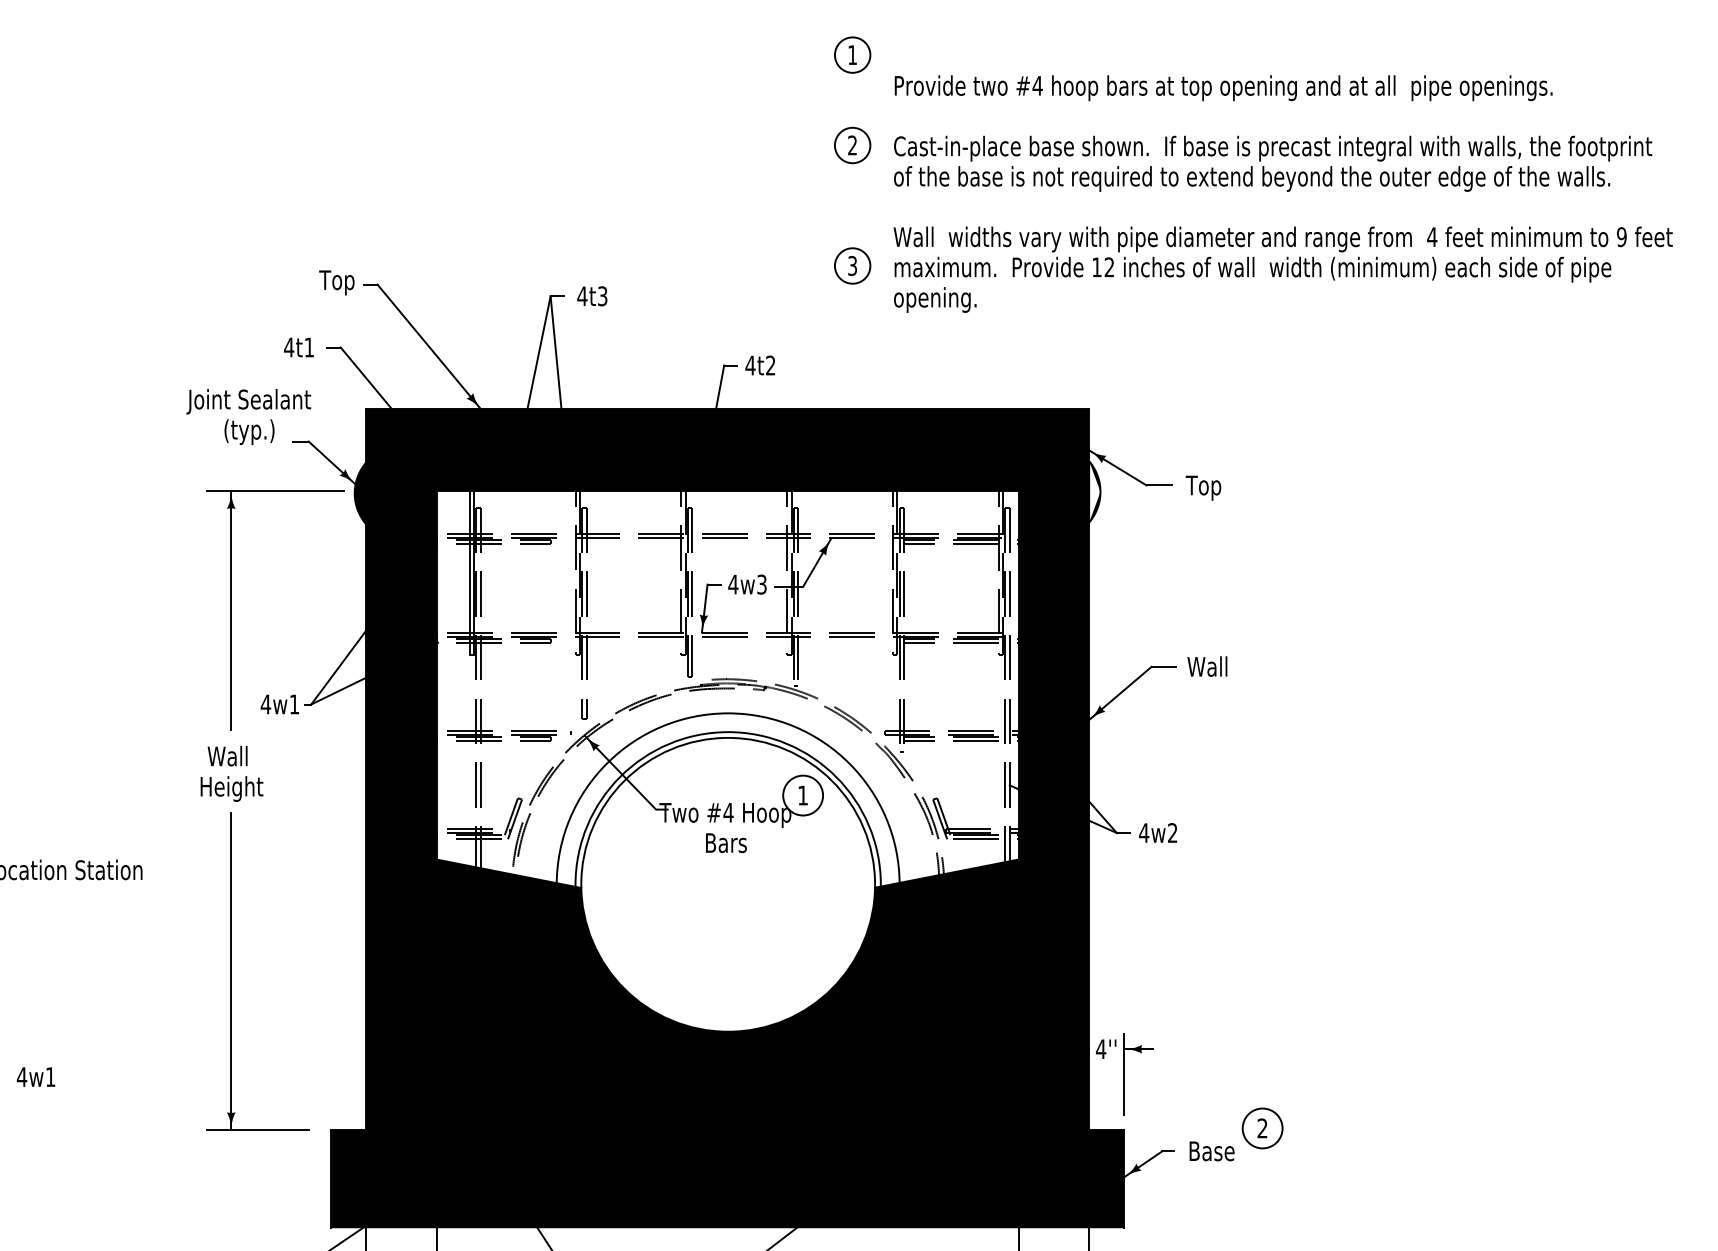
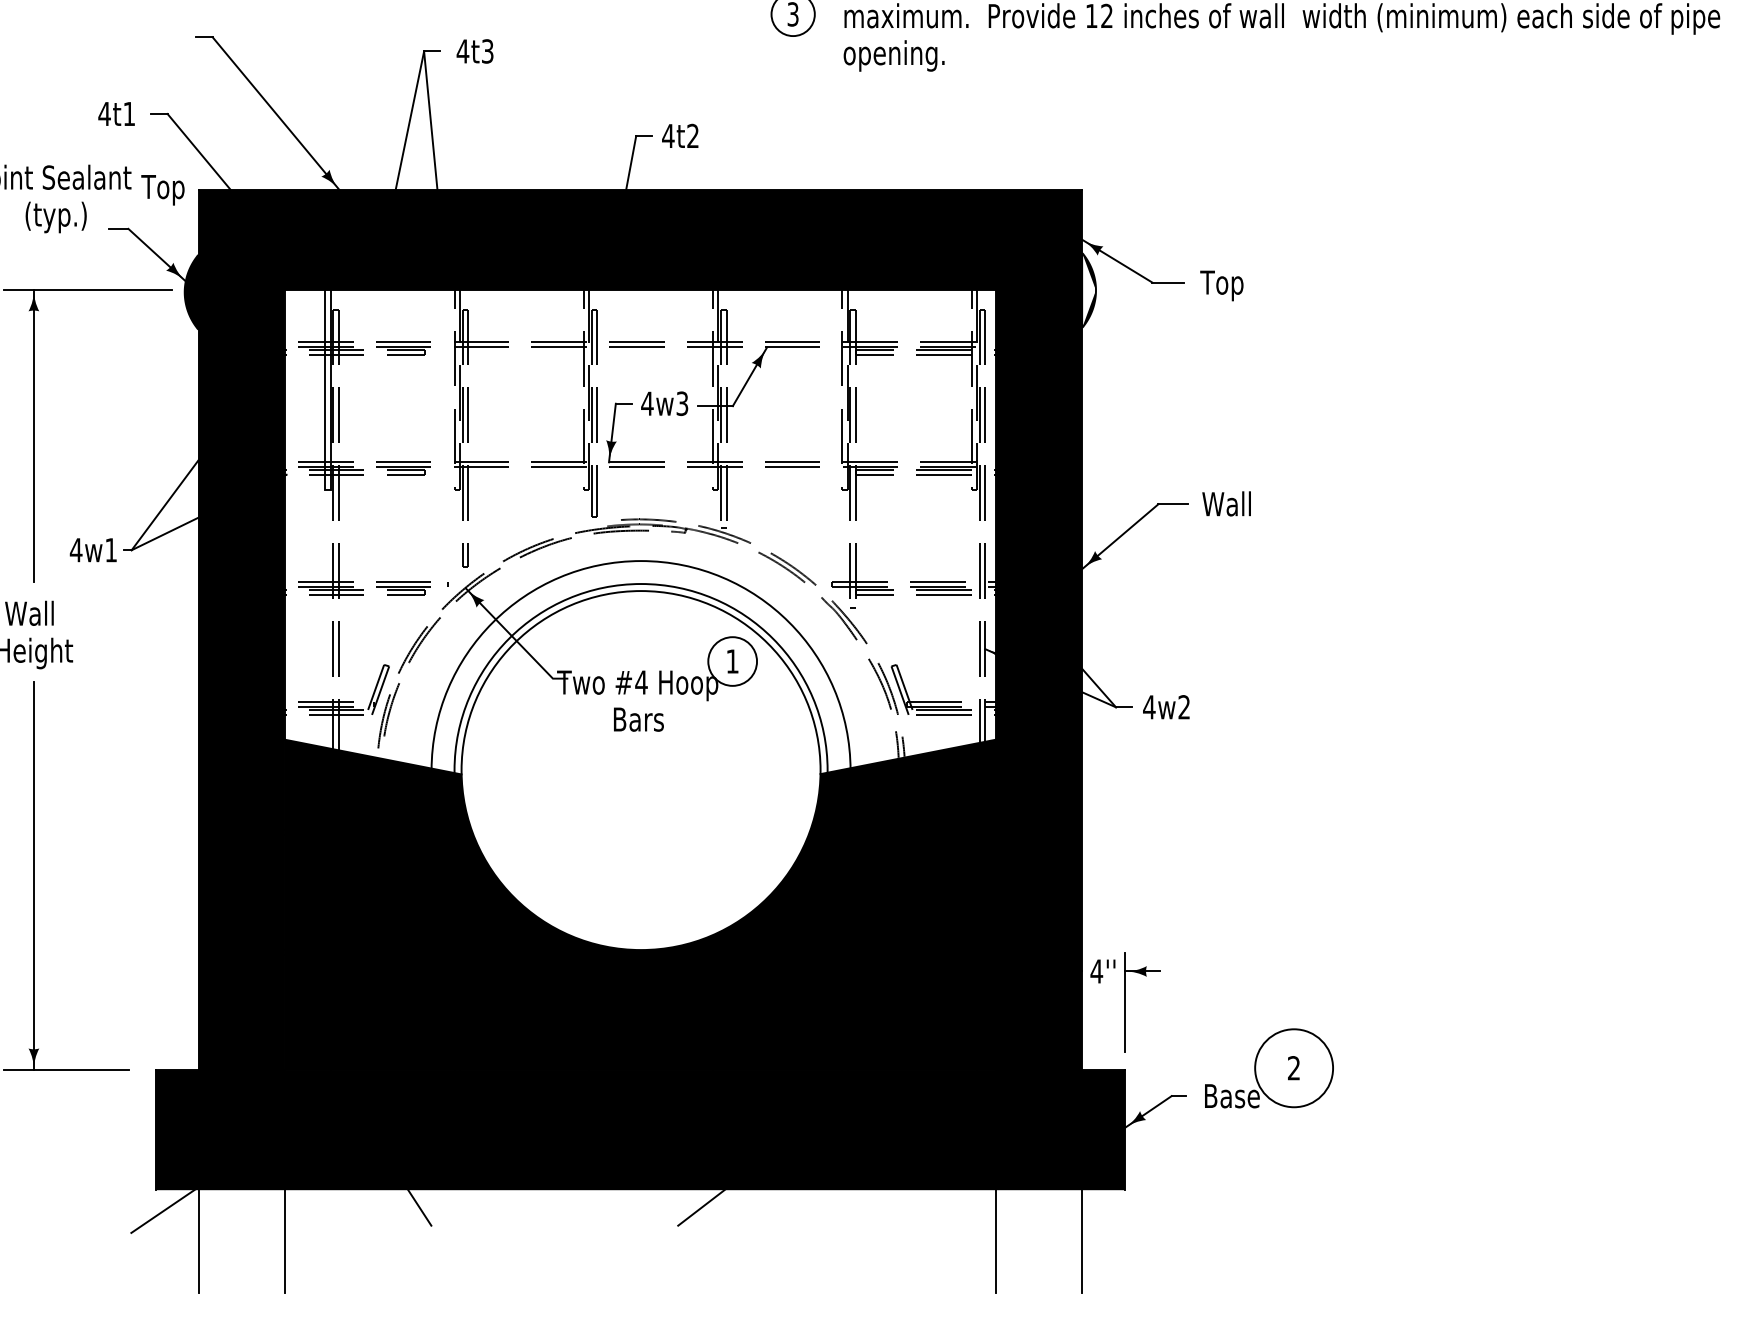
text: (336, 282) -> (162, 189), moved
circle: (1262, 1128) -> (1293, 1068), size x1.6

